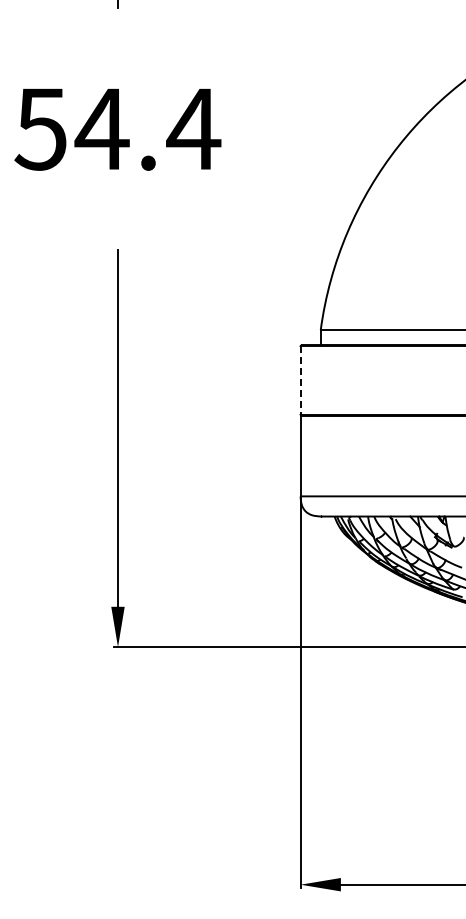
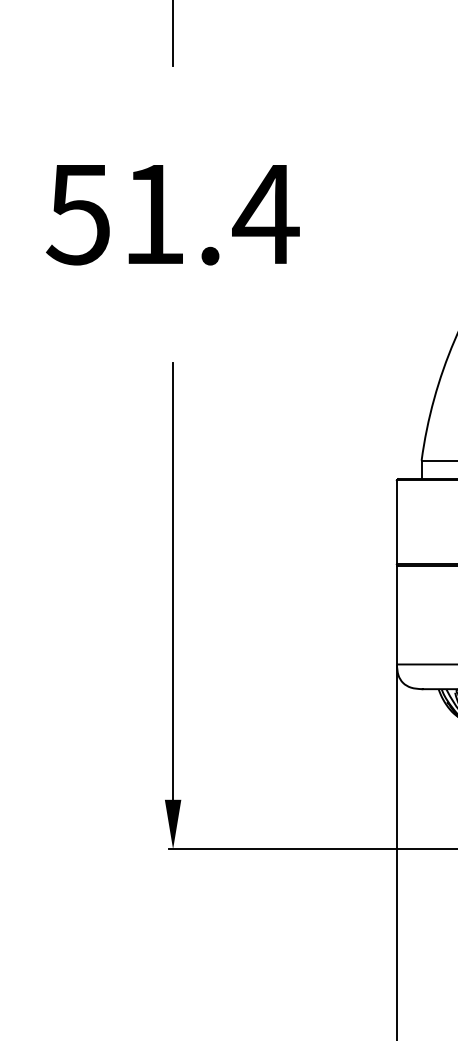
text: (101, 128) -> (152, 213), 54.4 -> 51.4
line: (300, 380) -> (396, 522), dashed -> solid

